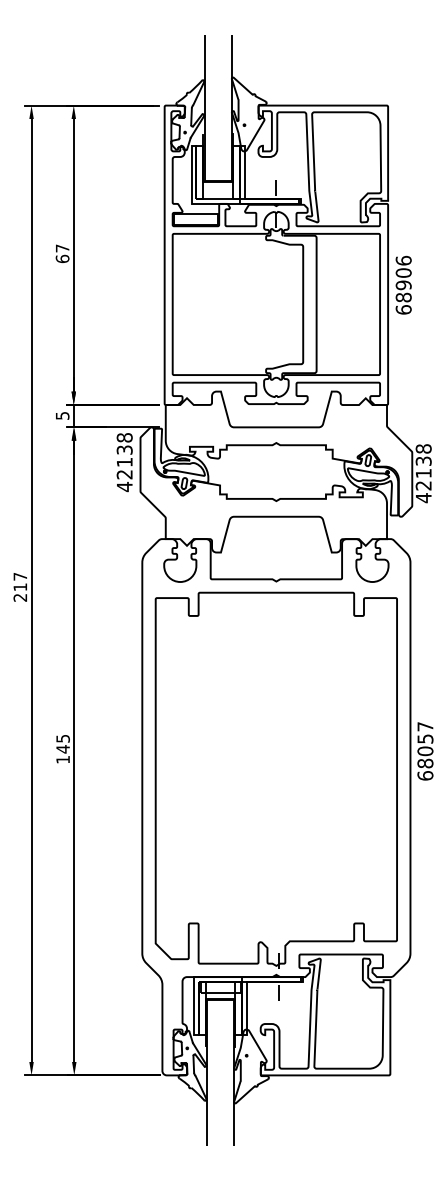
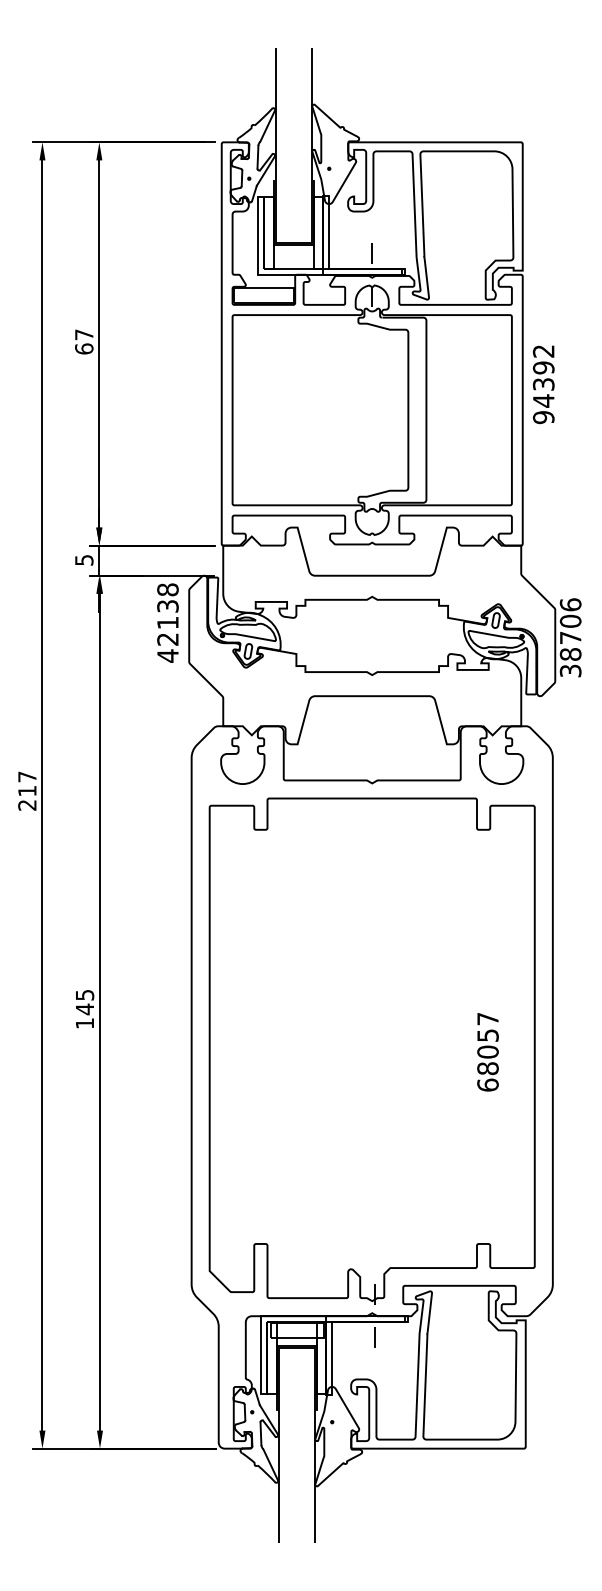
text: (403, 285) -> (543, 384), 68906 -> 94392
text: (423, 473) -> (570, 637), 42138 -> 38706
text: (425, 751) -> (487, 1052), moved

